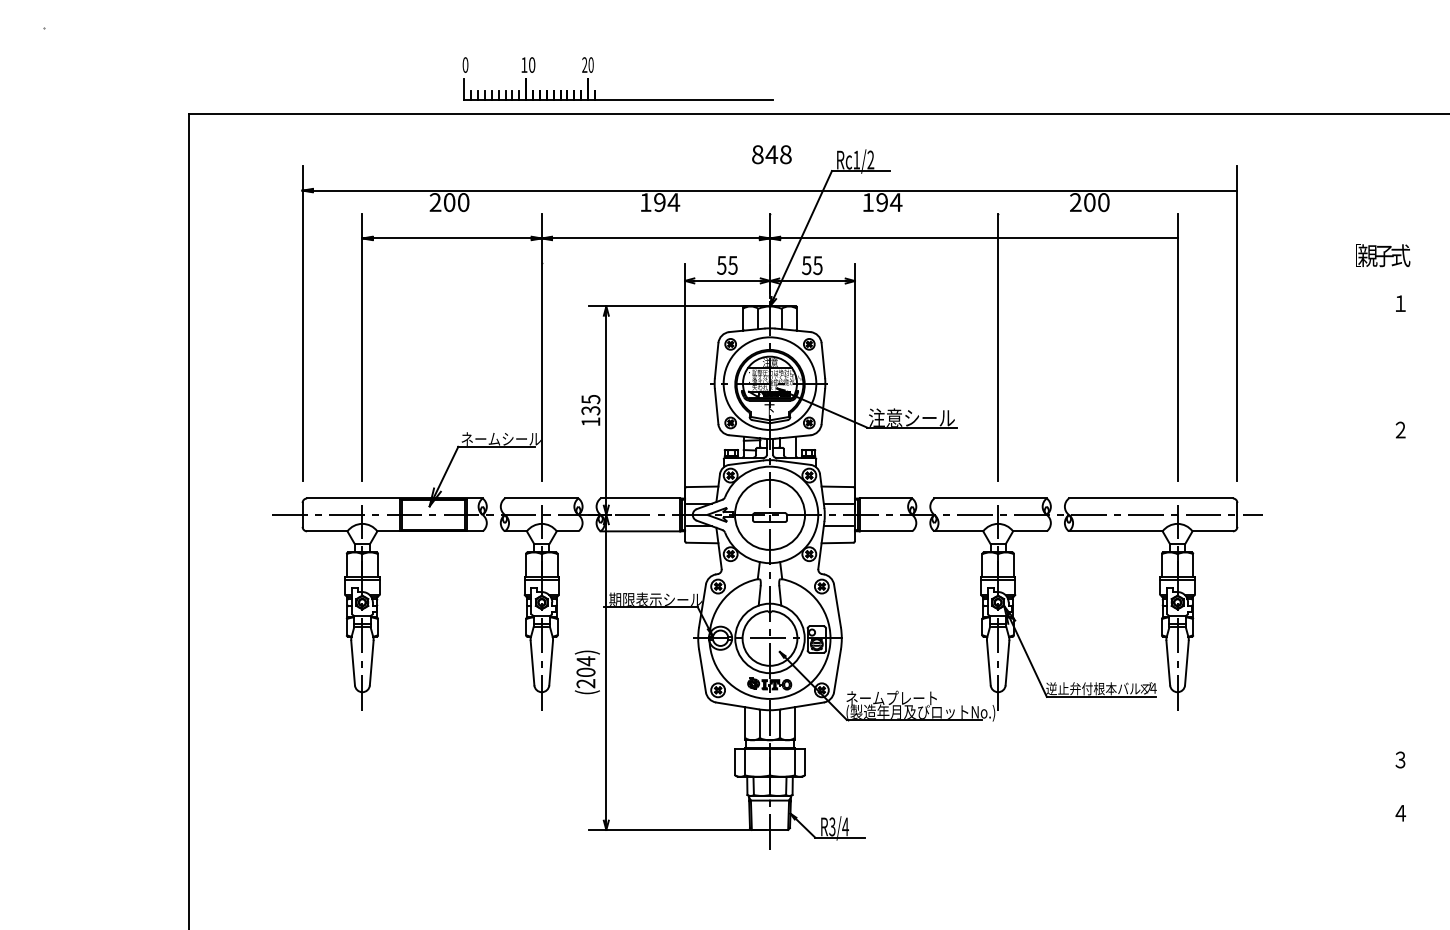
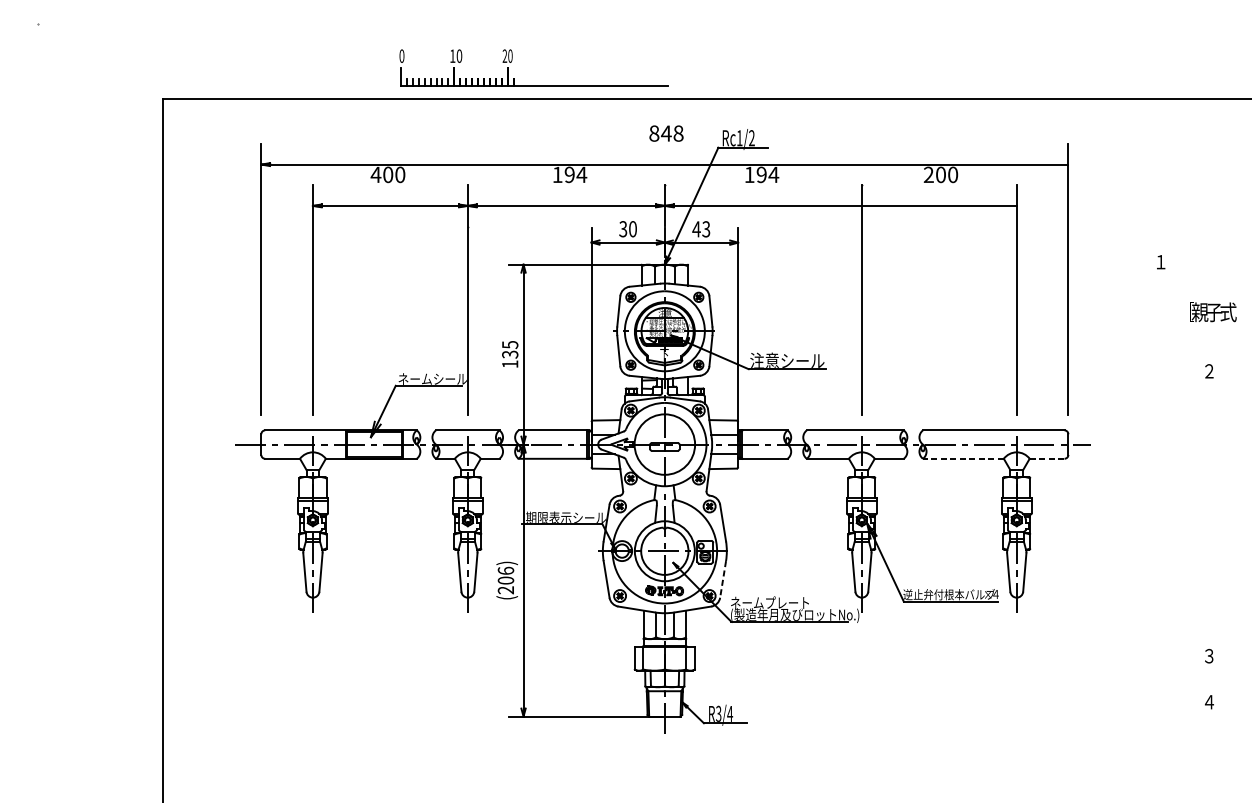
text: (435, 202) -> (376, 174), 200 -> 400
text: (1383, 255) -> (1213, 312), moved
text: (727, 264) -> (628, 228), 55 -> 30
text: (811, 265) -> (700, 229), 55 -> 43
text: (1400, 303) -> (1160, 262), moved
line: (1115, 531) -> (963, 458), solid -> dashed
line: (1213, 531) -> (1047, 458), solid -> dashed
text: (585, 661) -> (505, 571), (204) -> (206)
line: (837, 671) -> (723, 579), solid -> dashed

